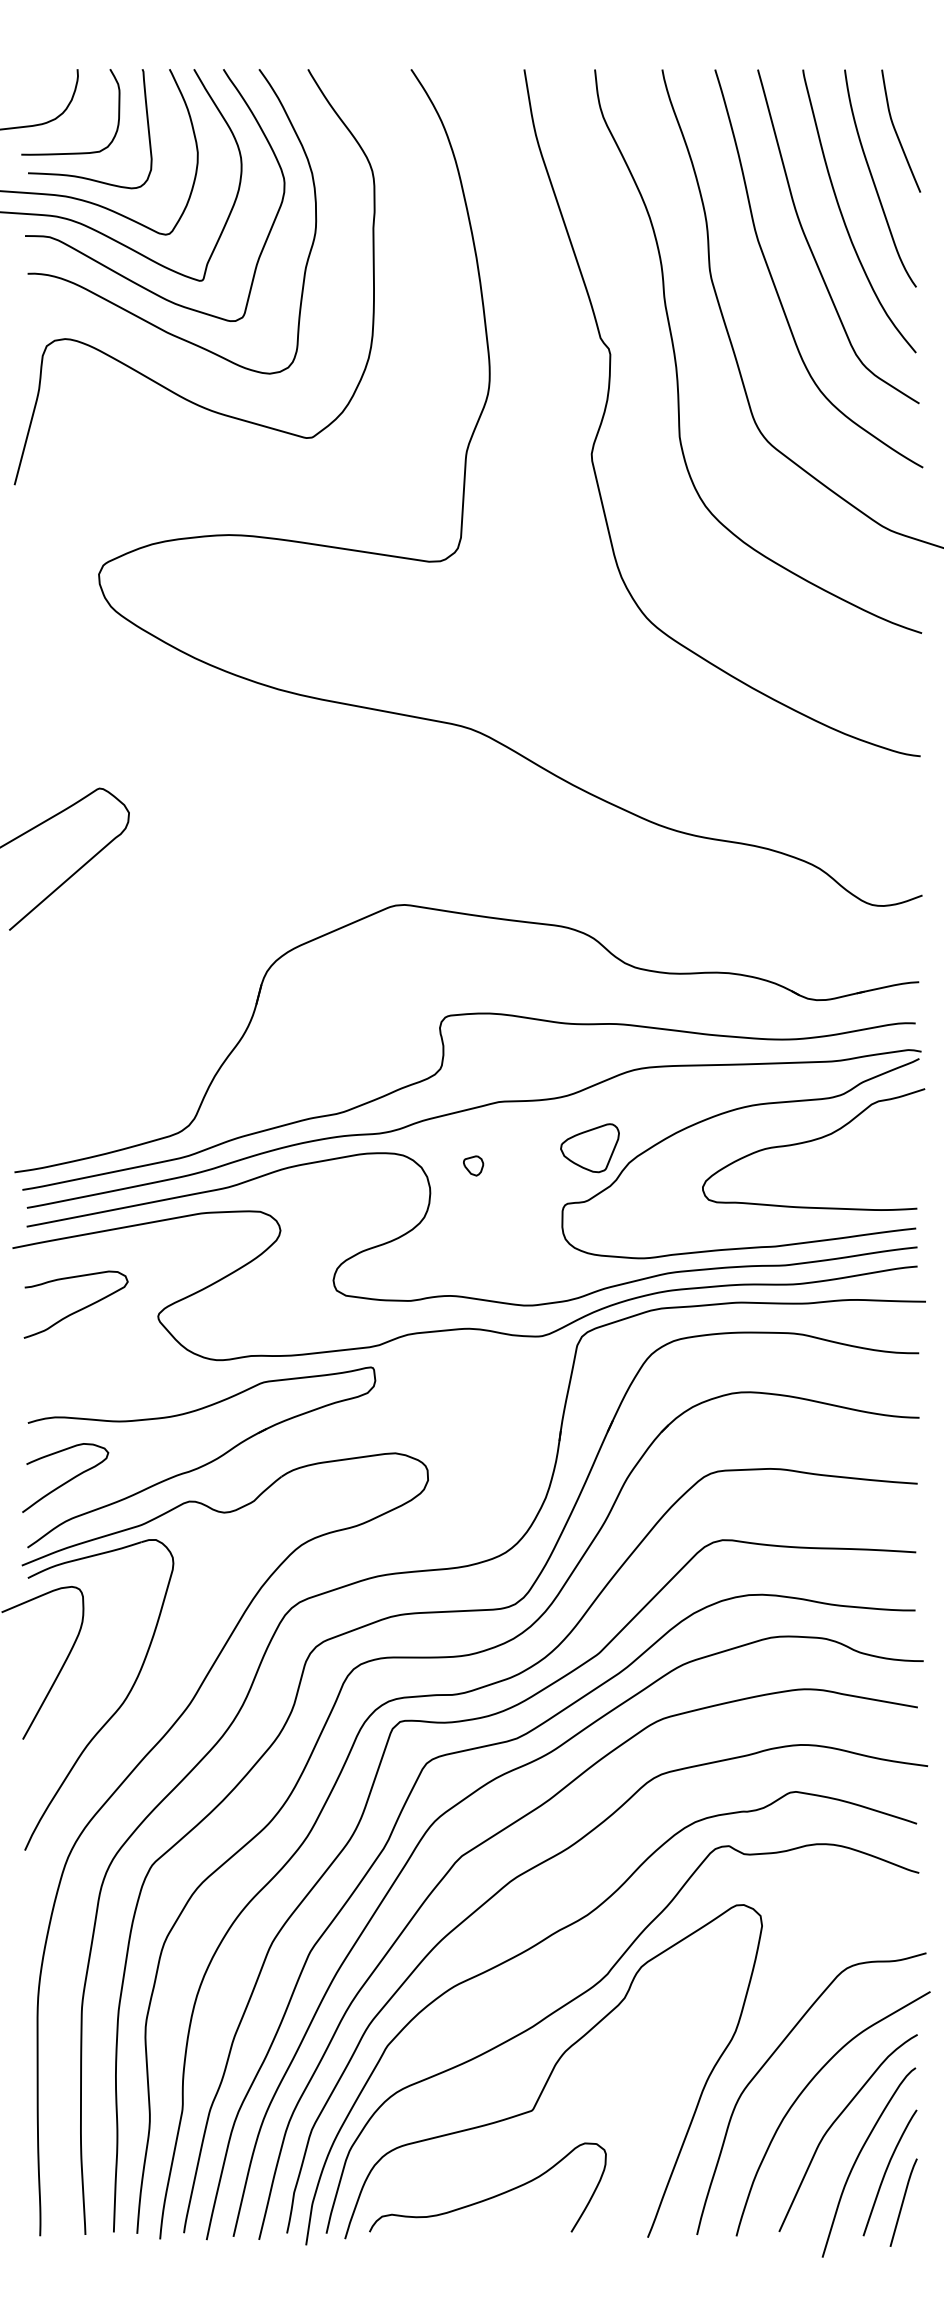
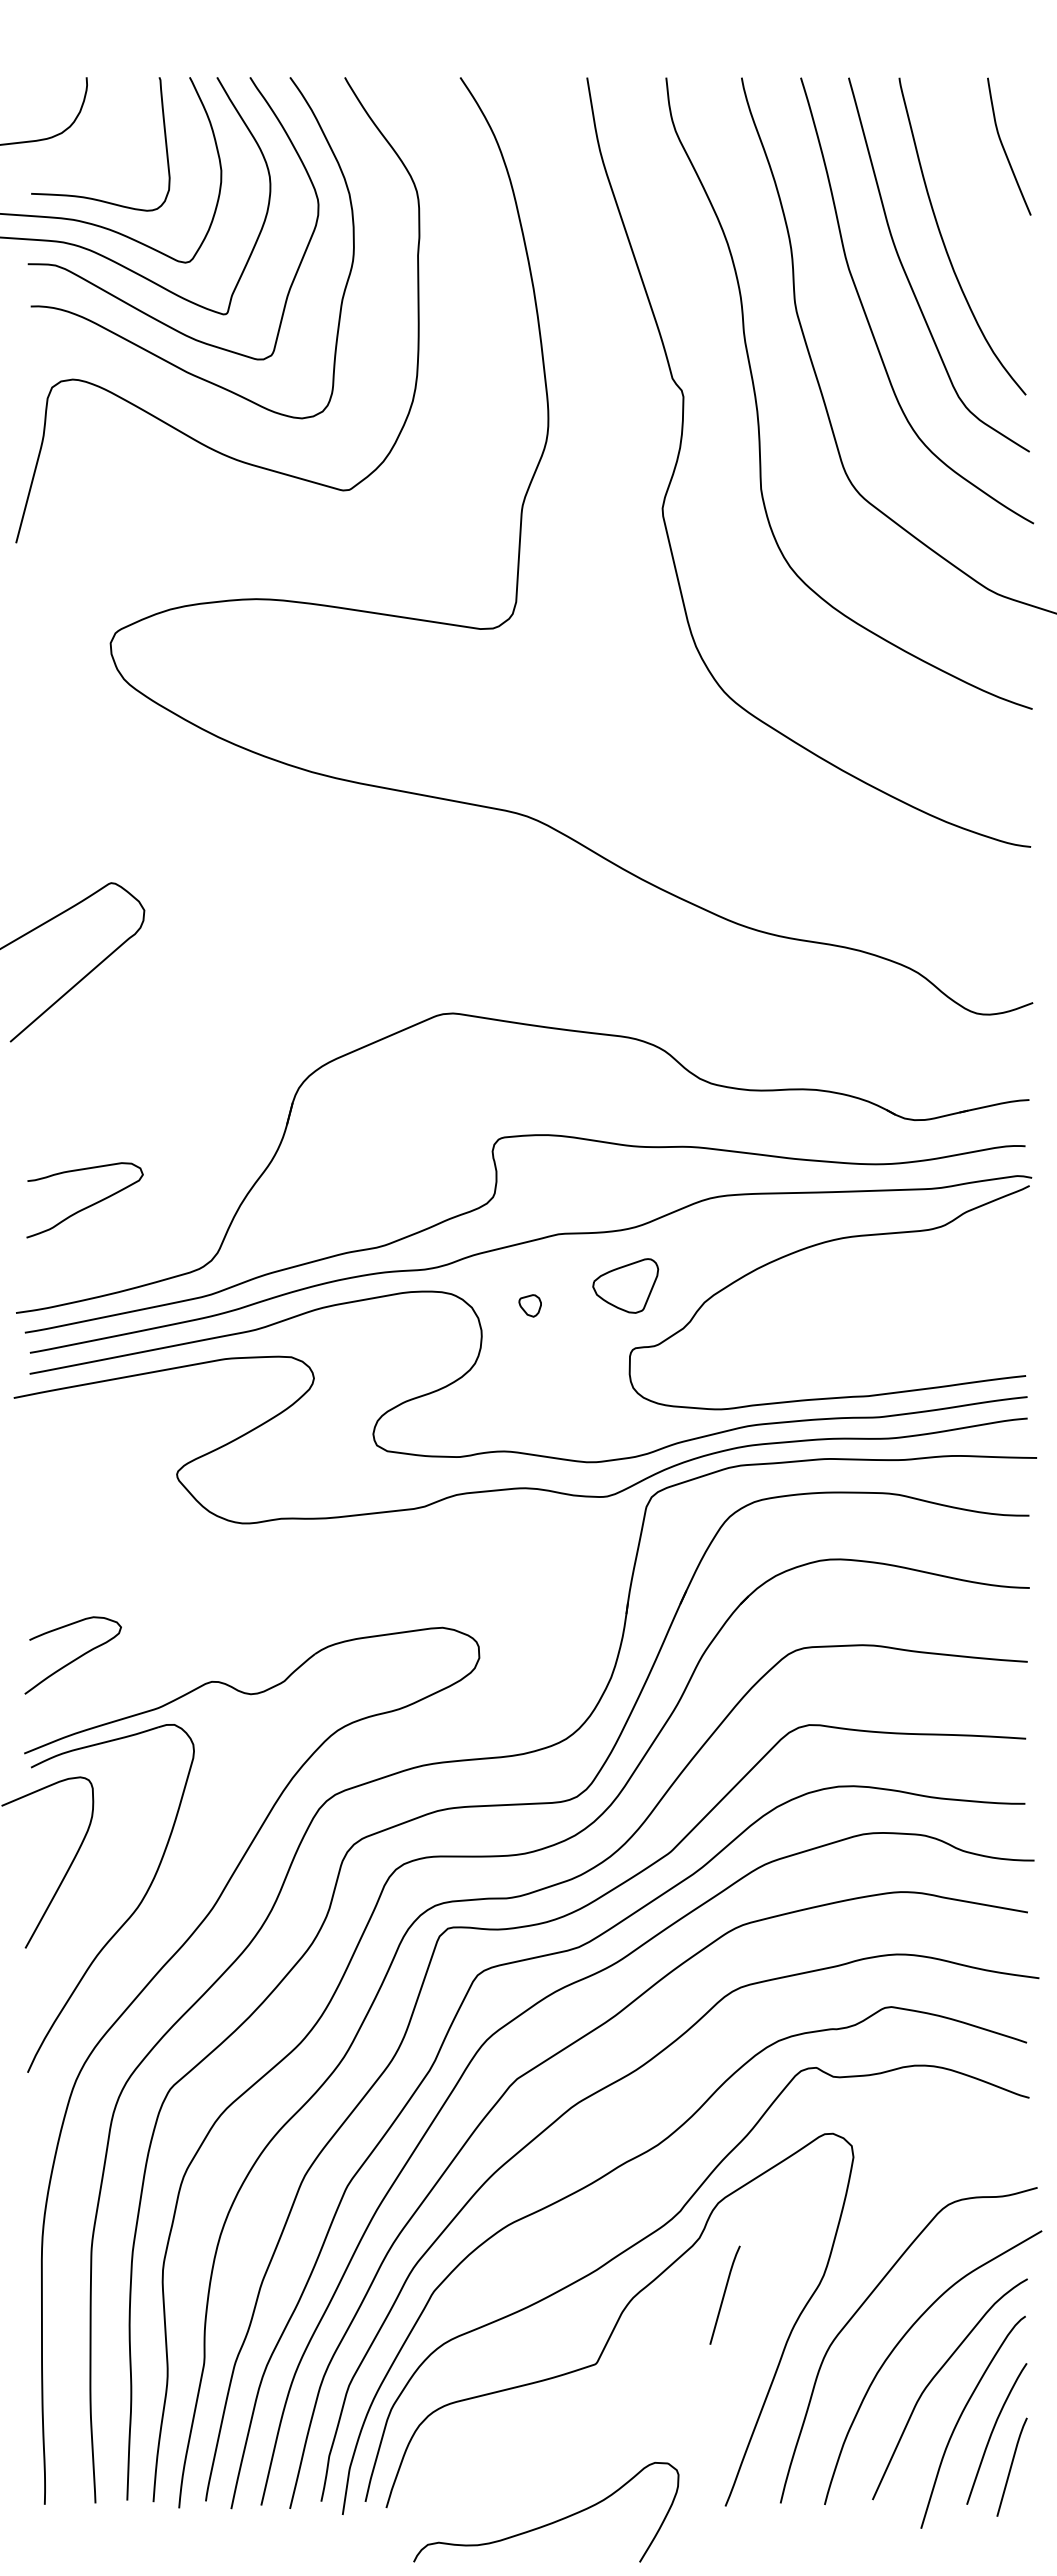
curve: (77, 152) -> (86, 170), removed
curve: (873, 179) -> (978, 200), removed
curve: (813, 1141) -> (910, 1278), removed
part: (589, 1147) -> (625, 1285), moved
curve: (77, 1310) -> (86, 1206), moved
part: (205, 1463) -> (229, 1639), removed
line: (646, 2048) -> (724, 2294), added
curve: (491, 2196) -> (550, 2522), moved

